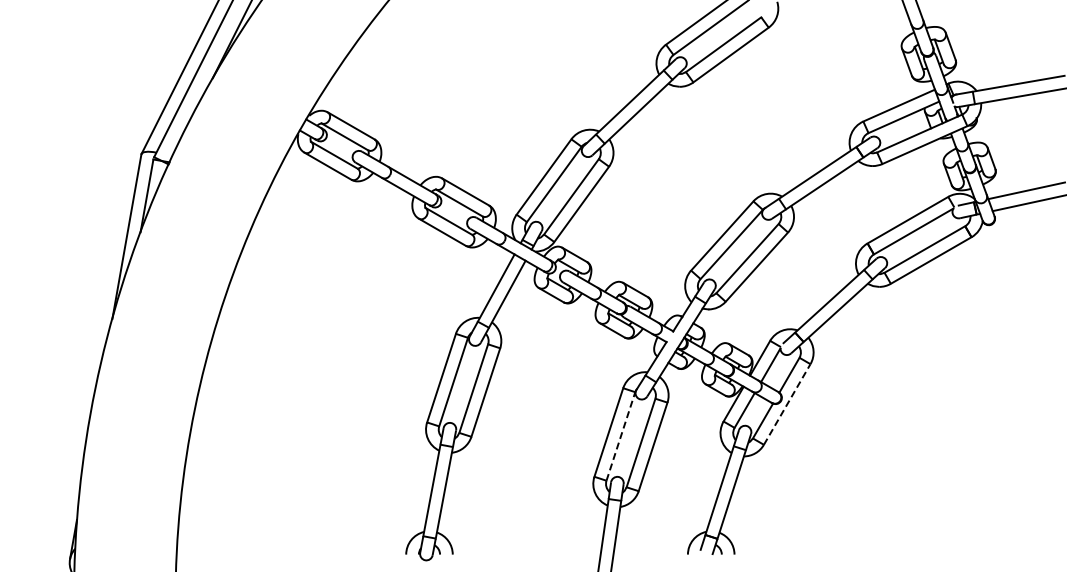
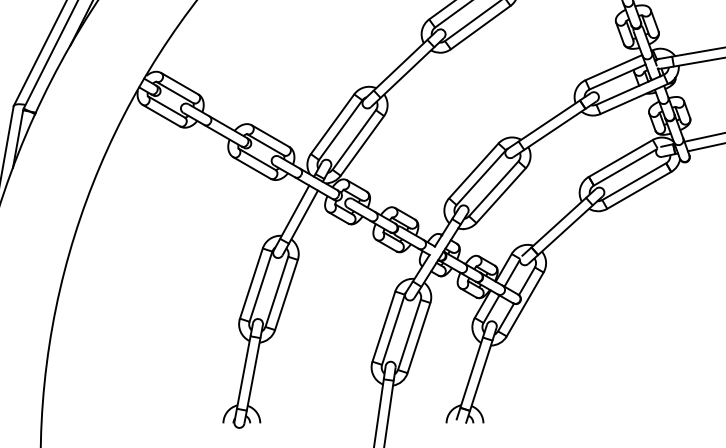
line: (787, 404) -> (525, 304), dashed -> solid
line: (620, 436) -> (393, 329), dashed -> solid

